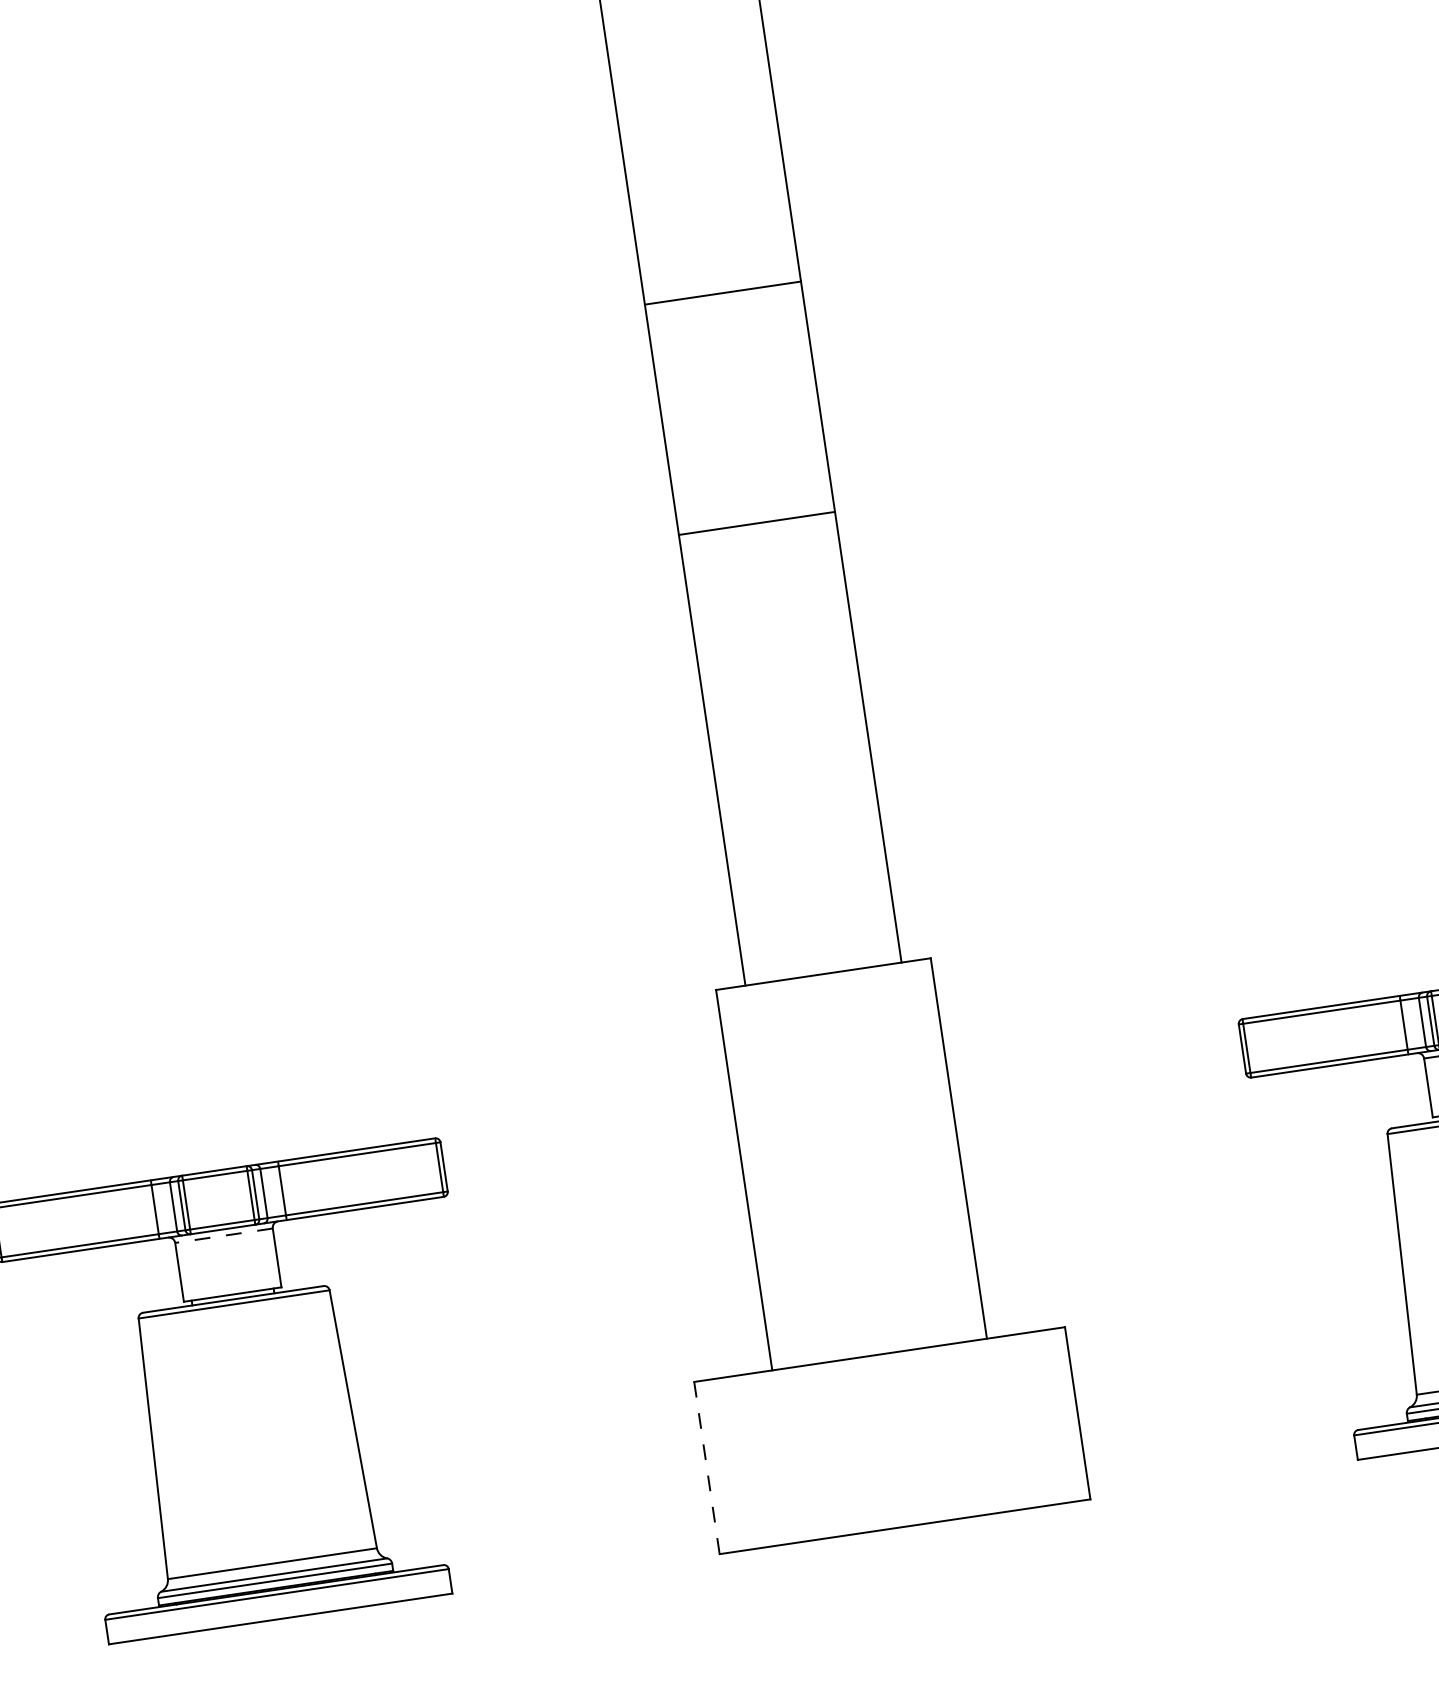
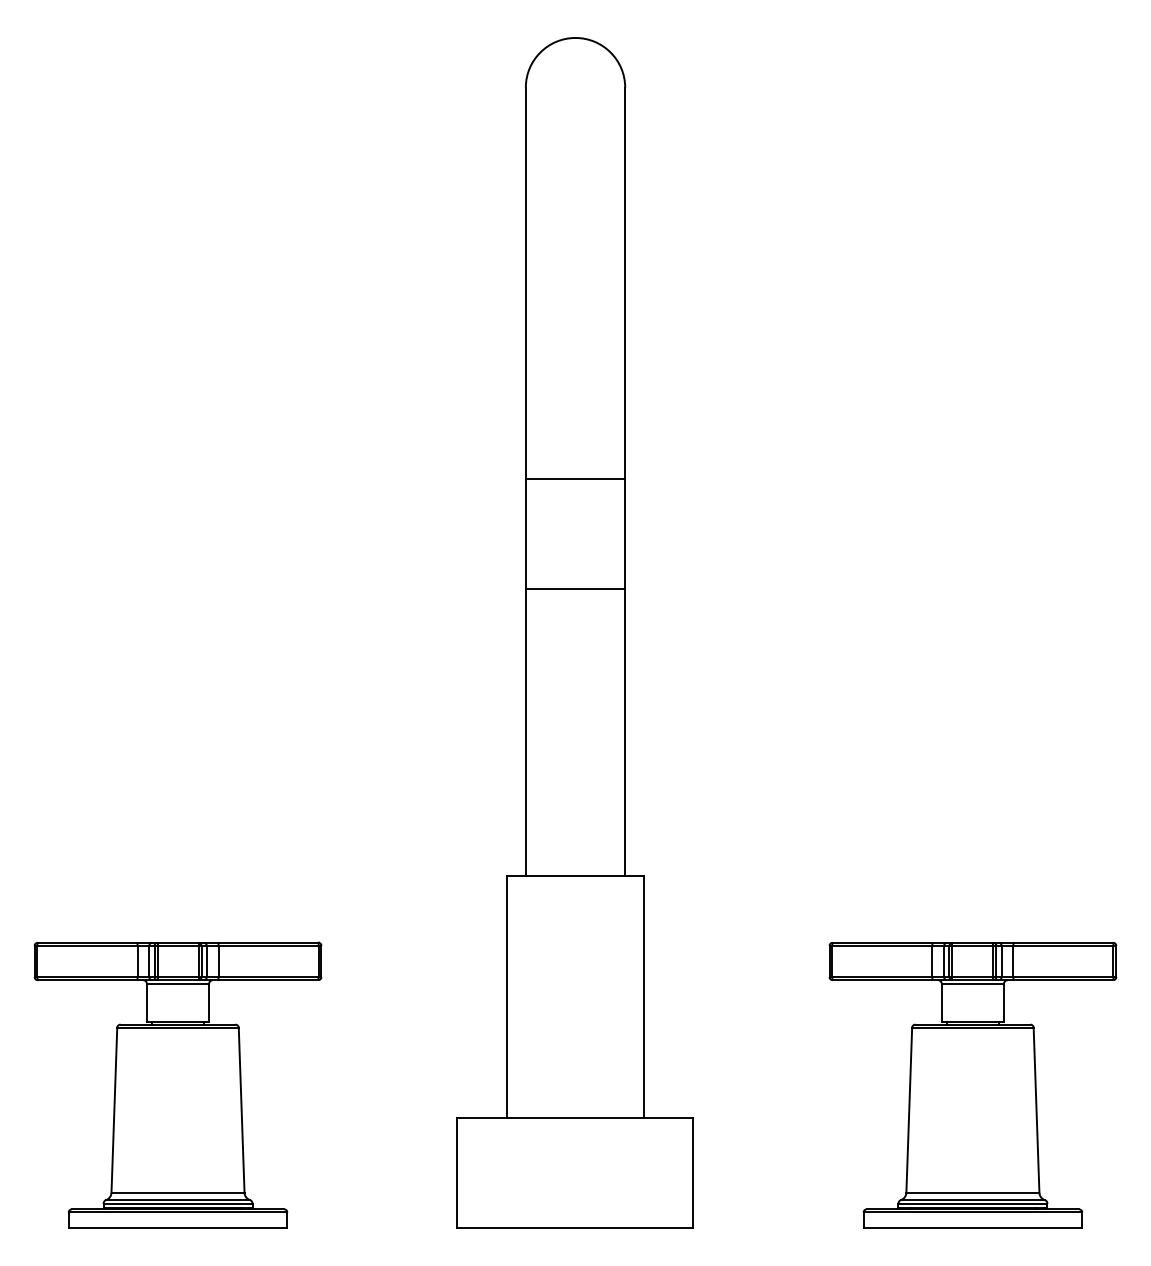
line: (722, 292) -> (575, 478), moved
line: (223, 1236) -> (177, 984), dashed -> solid
line: (707, 1468) -> (457, 1173), dashed -> solid

